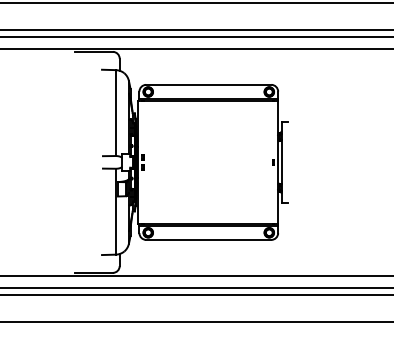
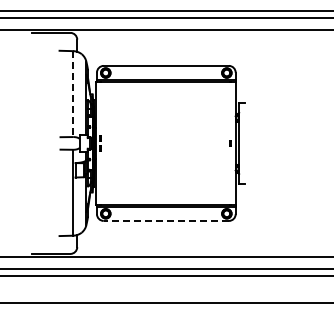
line: (115, 113) -> (73, 94), solid -> dashed
line: (208, 239) -> (166, 220), solid -> dashed

